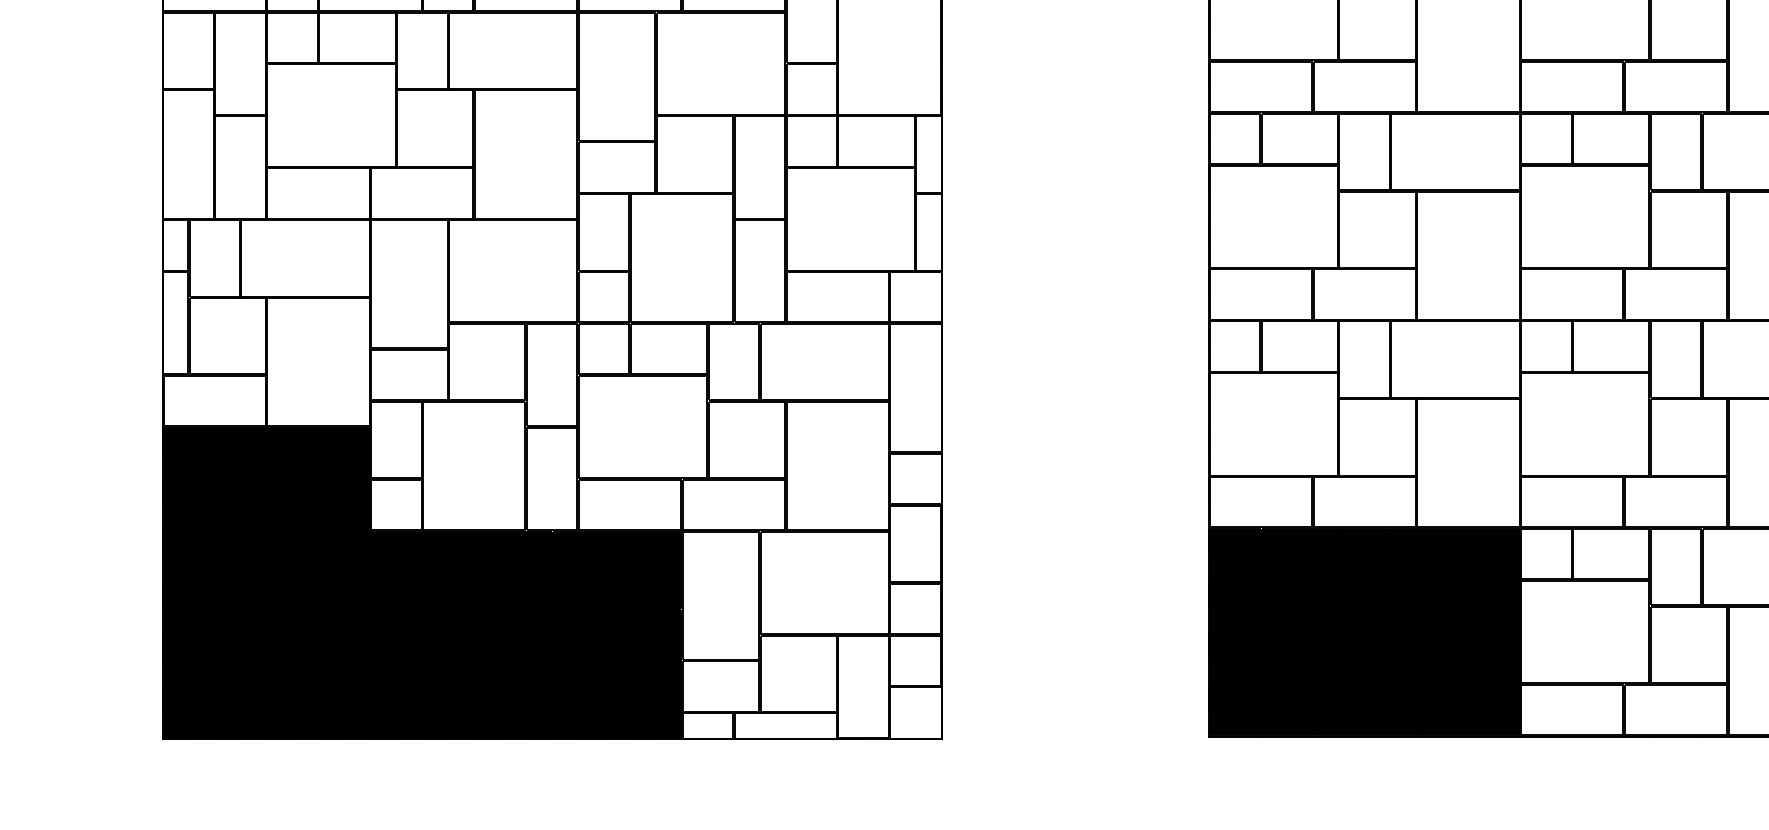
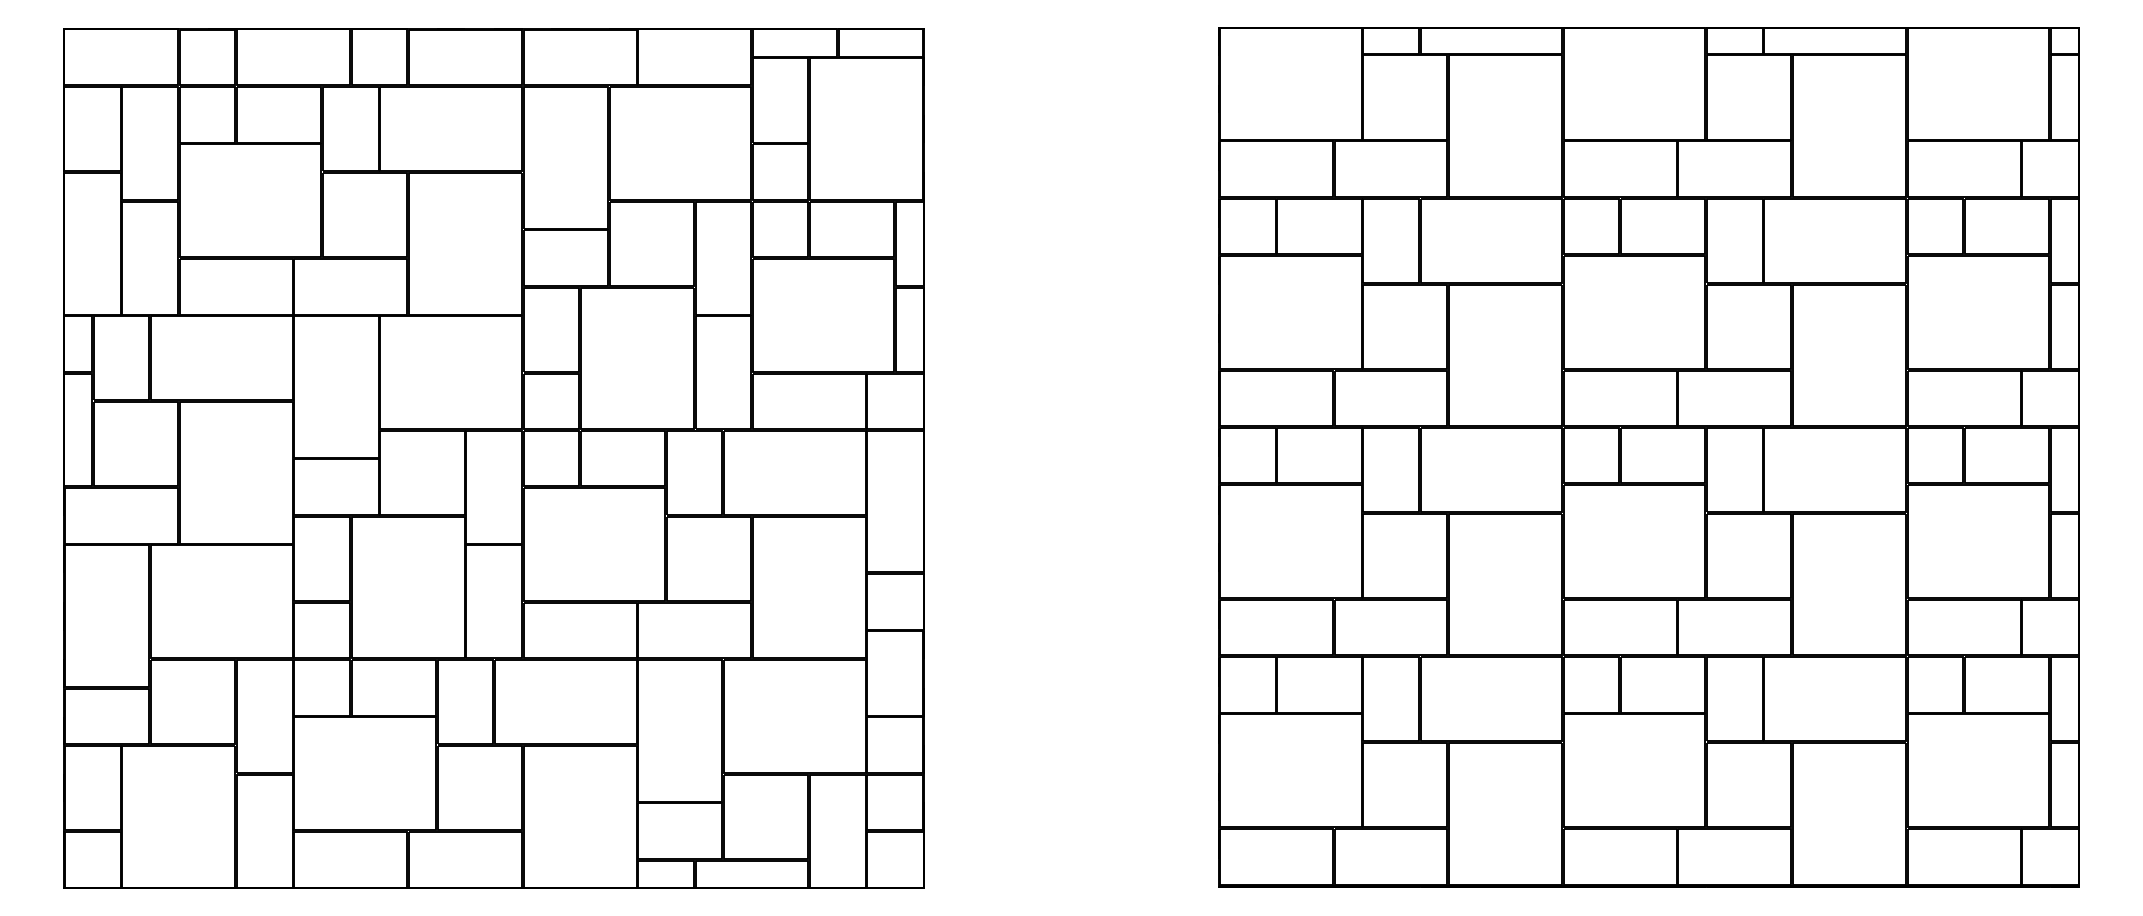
fill: (422, 582) -> (350, 716), removed
fill: (1364, 631) -> (1390, 770), removed

